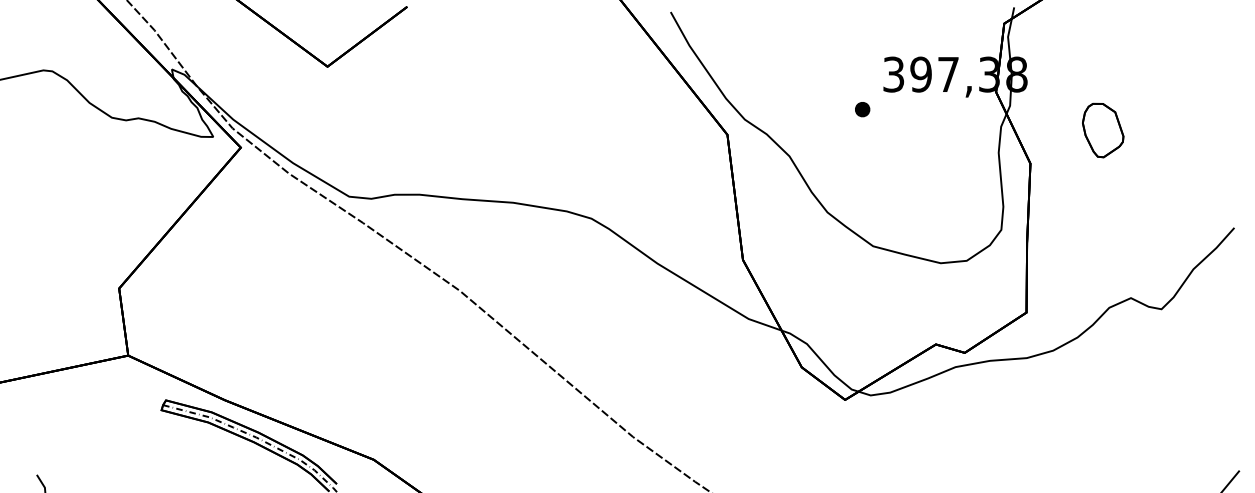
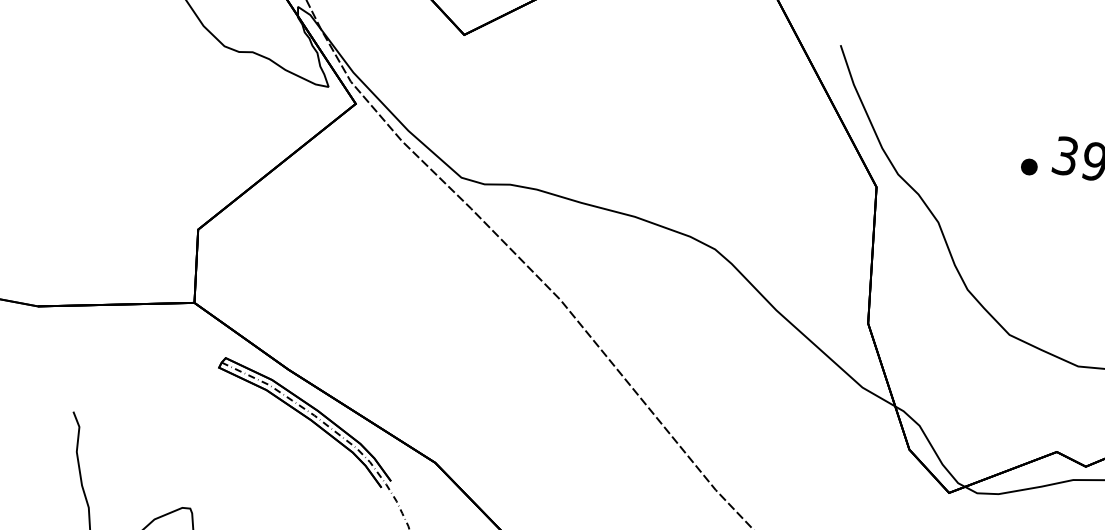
part: (862, 109) -> (1029, 166), moved

